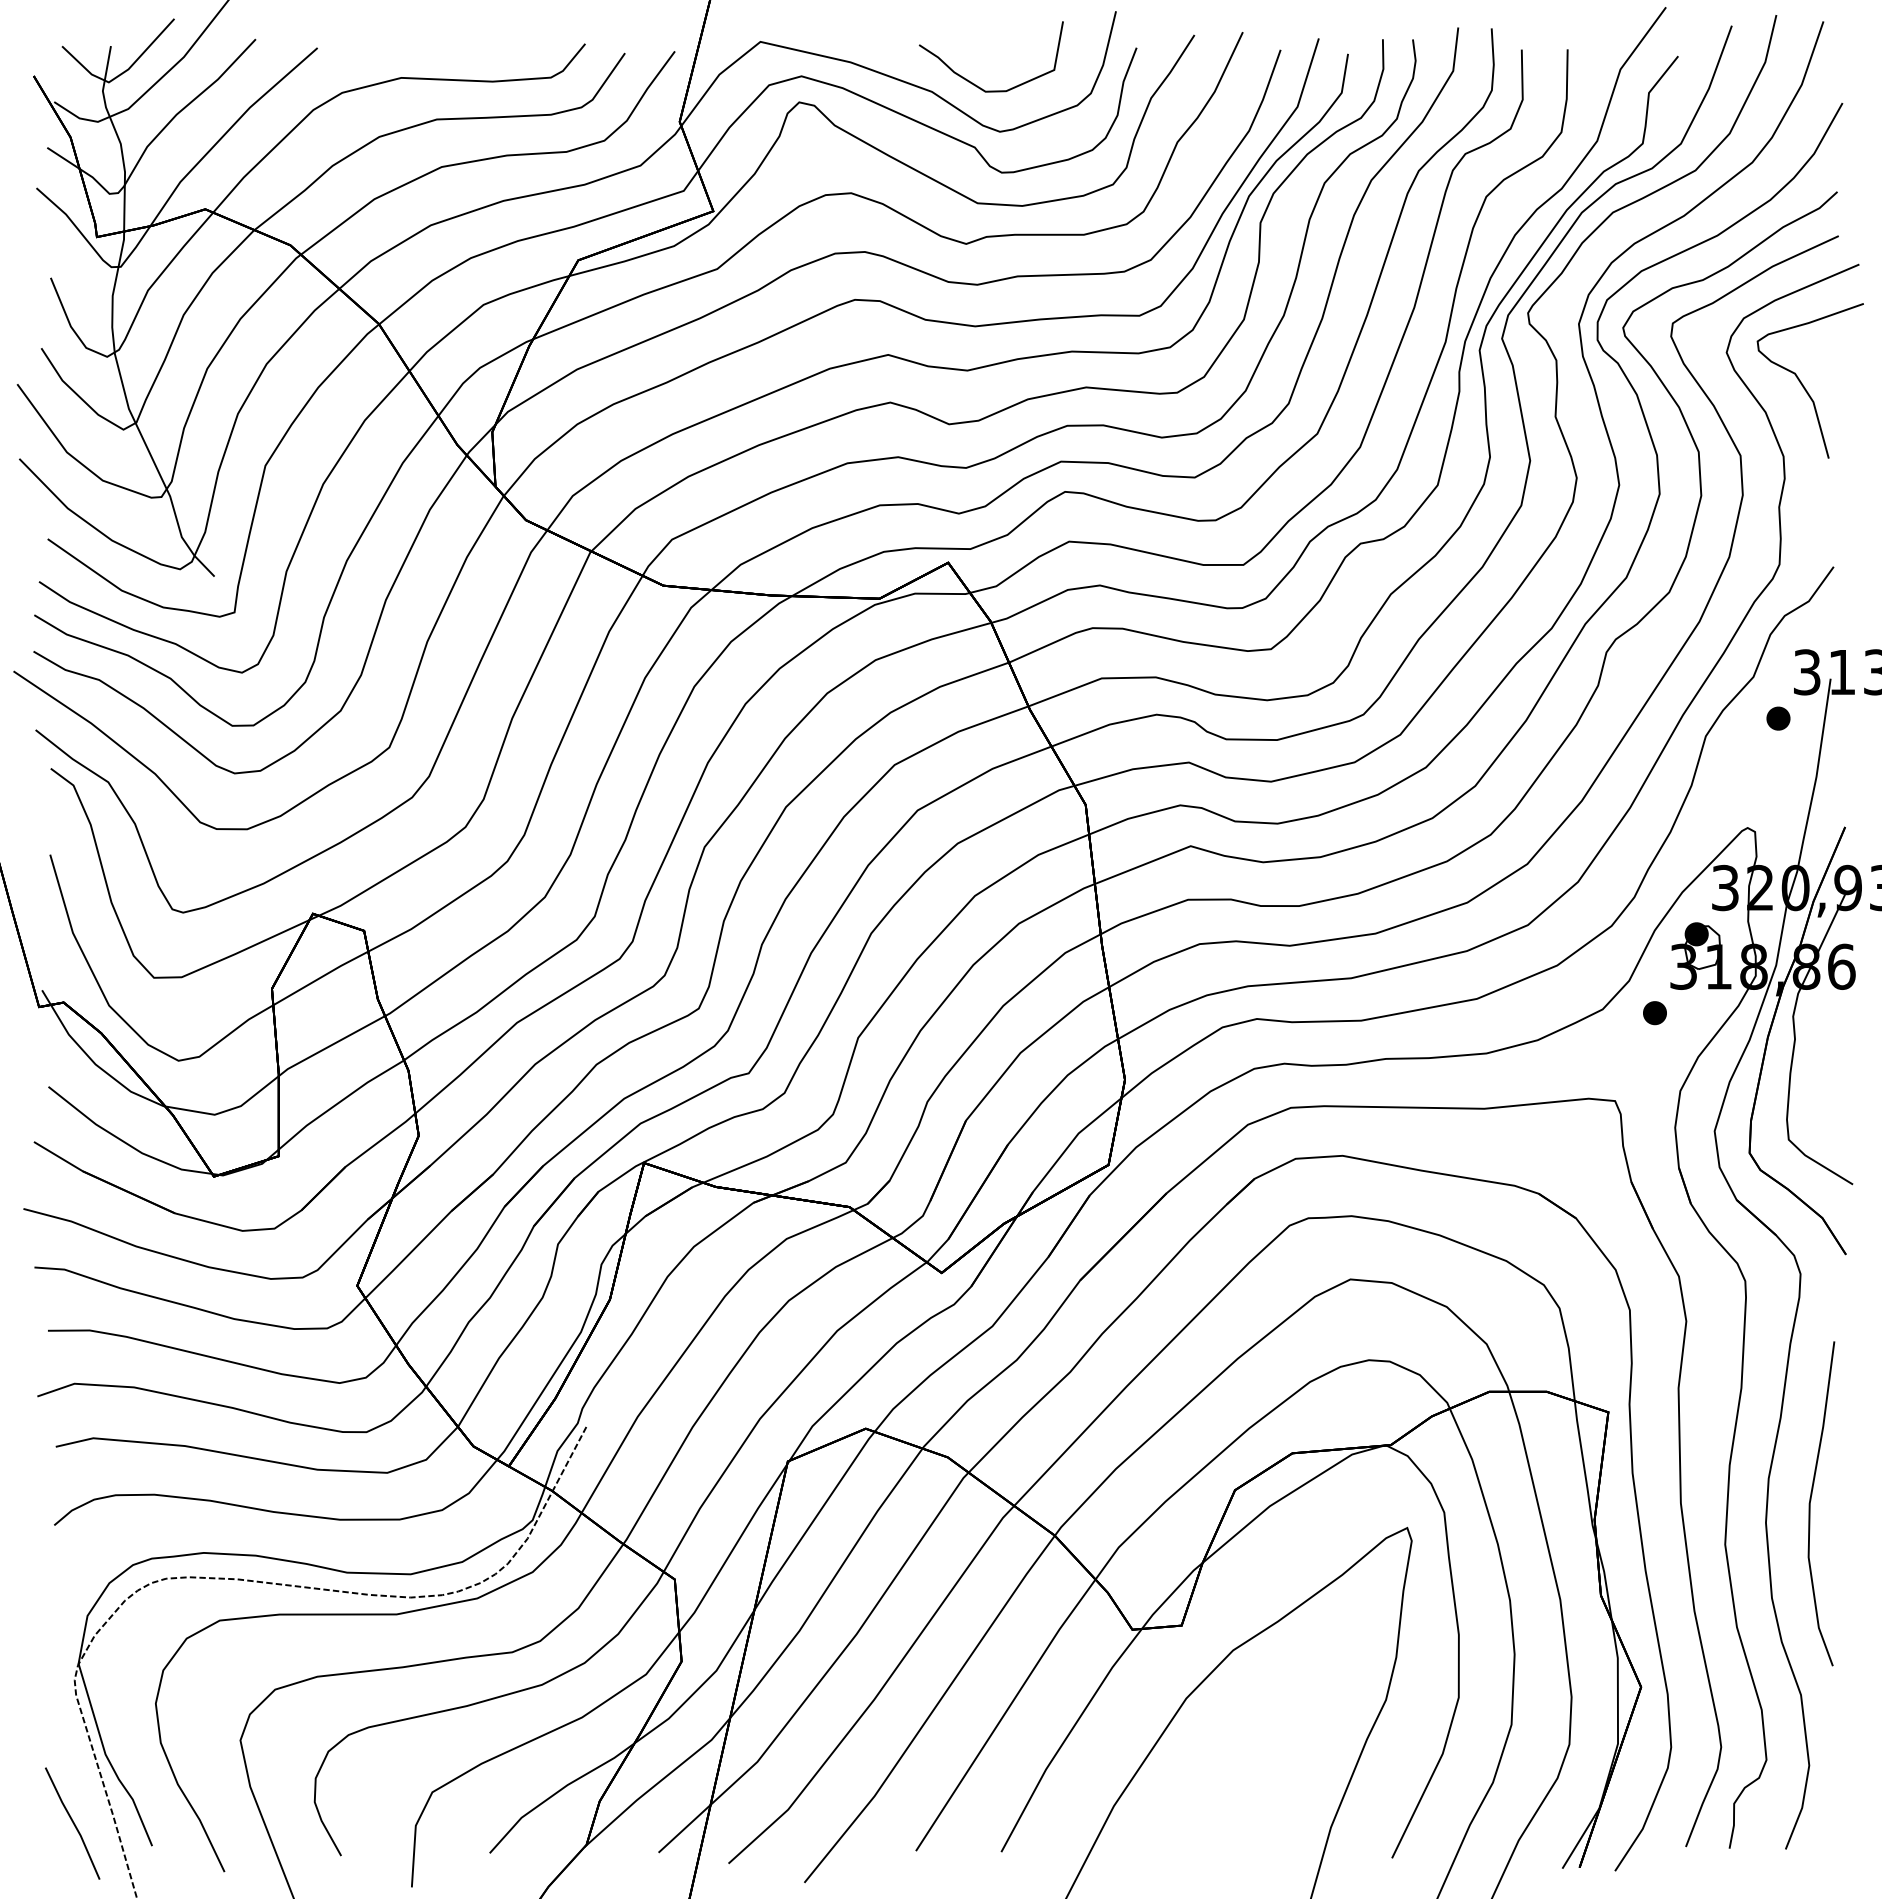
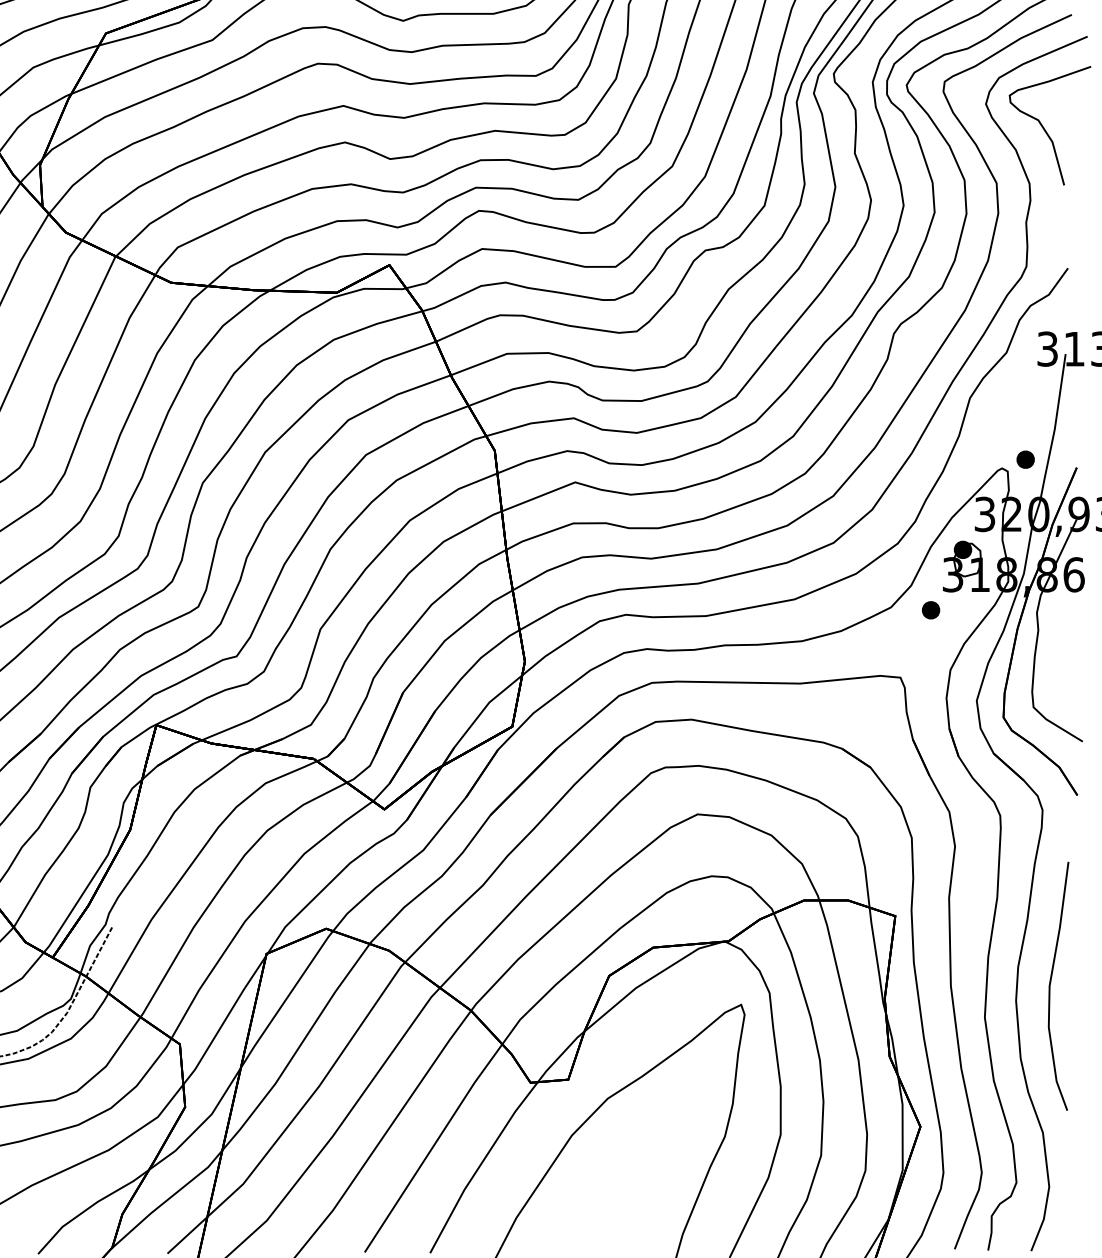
part: (1778, 718) -> (1025, 459), moved

